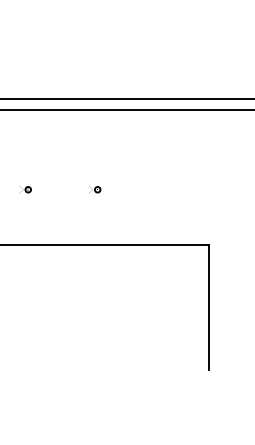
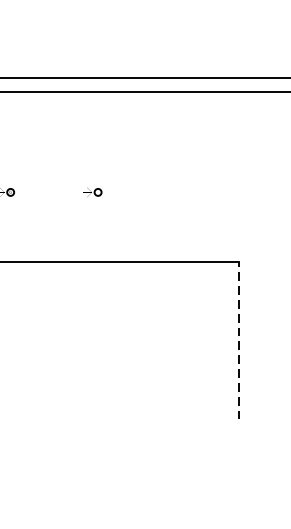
line: (209, 307) -> (238, 340), solid -> dashed

